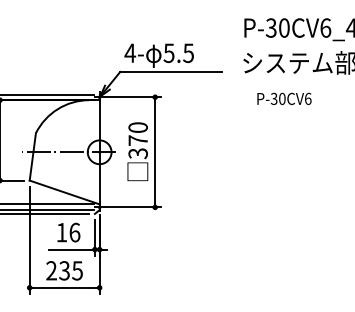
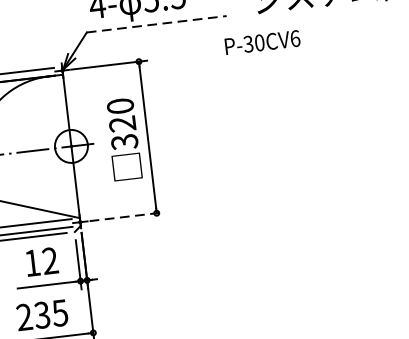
line: (171, 71) -> (157, 23), solid -> dashed
text: (284, 98) -> (262, 41), moved
text: (137, 140) -> (121, 124), 370 -> 320
line: (134, 207) -> (128, 216), solid -> dashed
text: (74, 232) -> (49, 260), 16 -> 12

